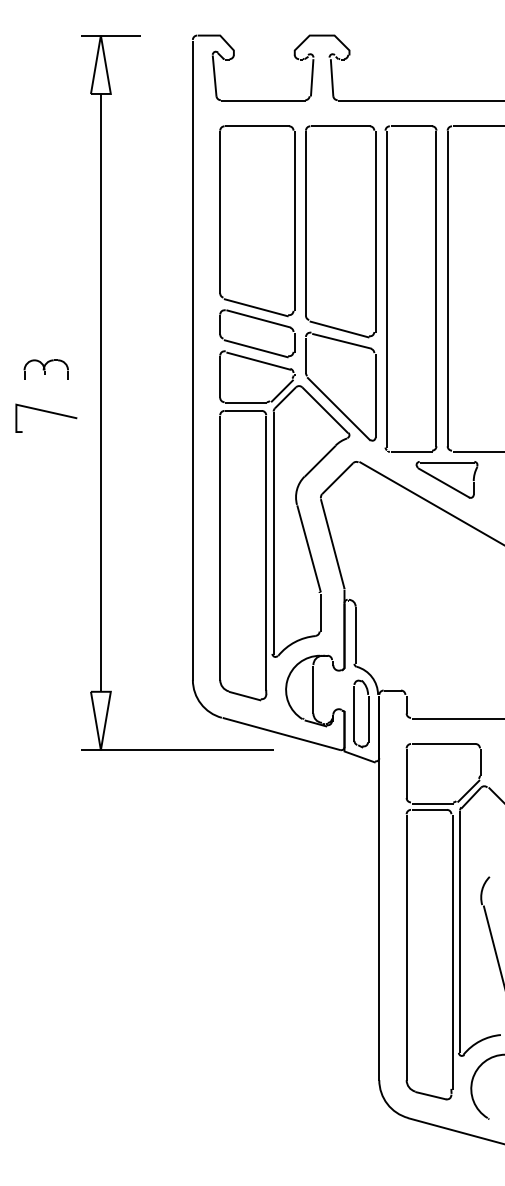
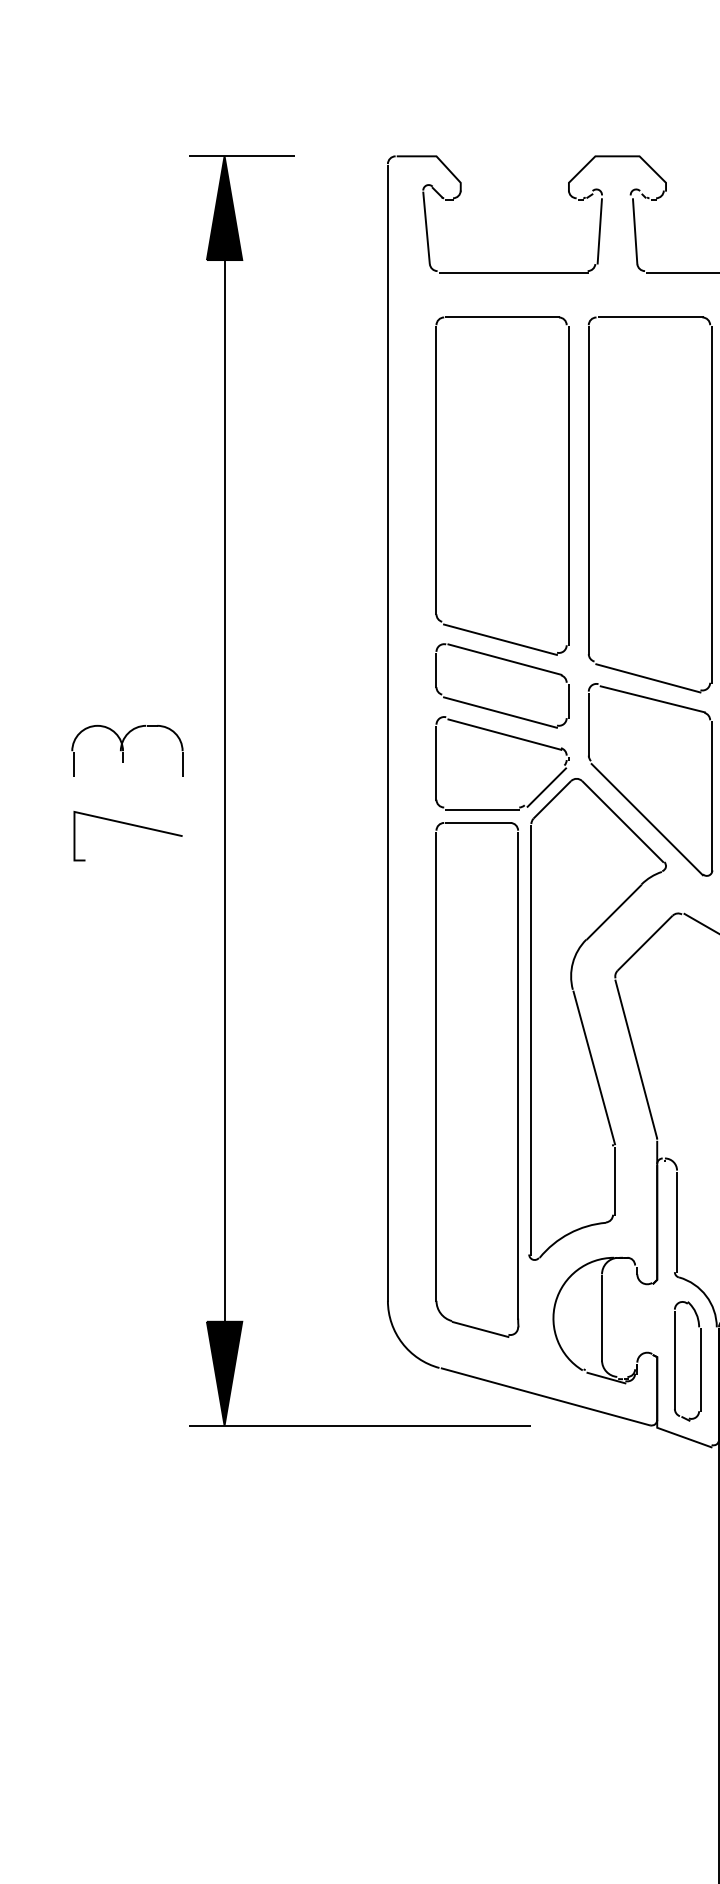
fill: (100, 64) -> (223, 207), added
part: (46, 369) -> (127, 749), size x1.43
fill: (100, 720) -> (223, 1372), added

